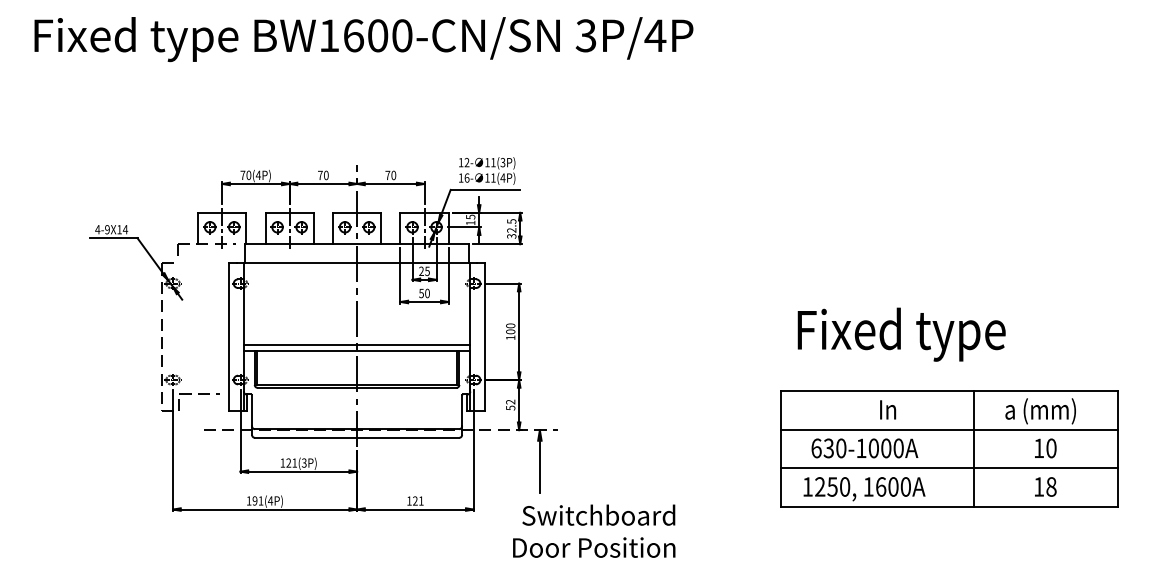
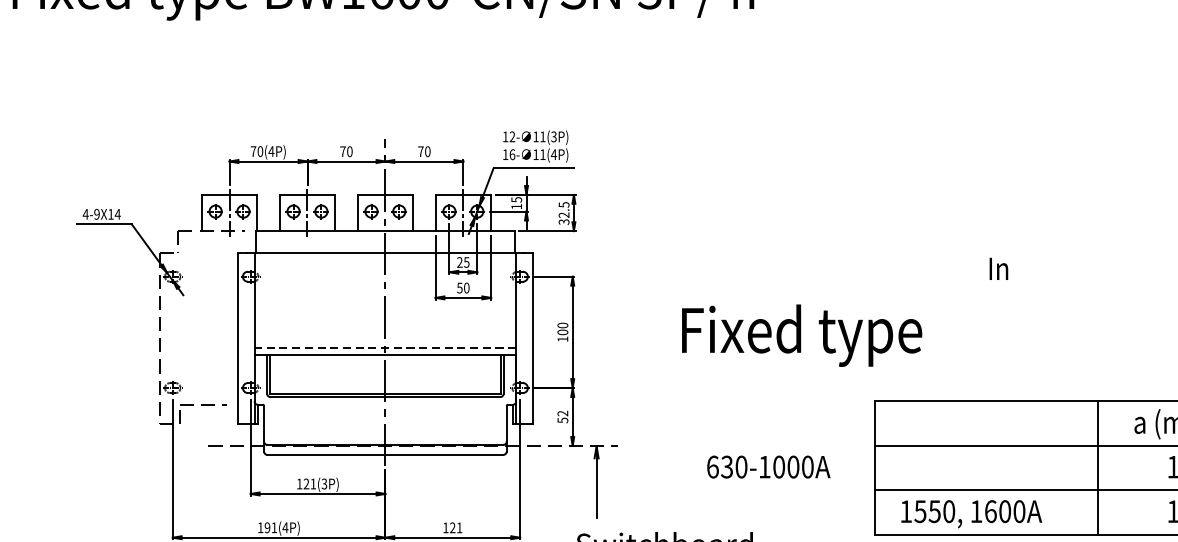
text: (901, 334) -> (801, 335), moved
line: (356, 345) -> (384, 348), solid -> dashed
text: (888, 409) -> (999, 268), moved
text: (864, 448) -> (768, 467), moved
text: (819, 486) -> (919, 511), 1250, -> 1550,

